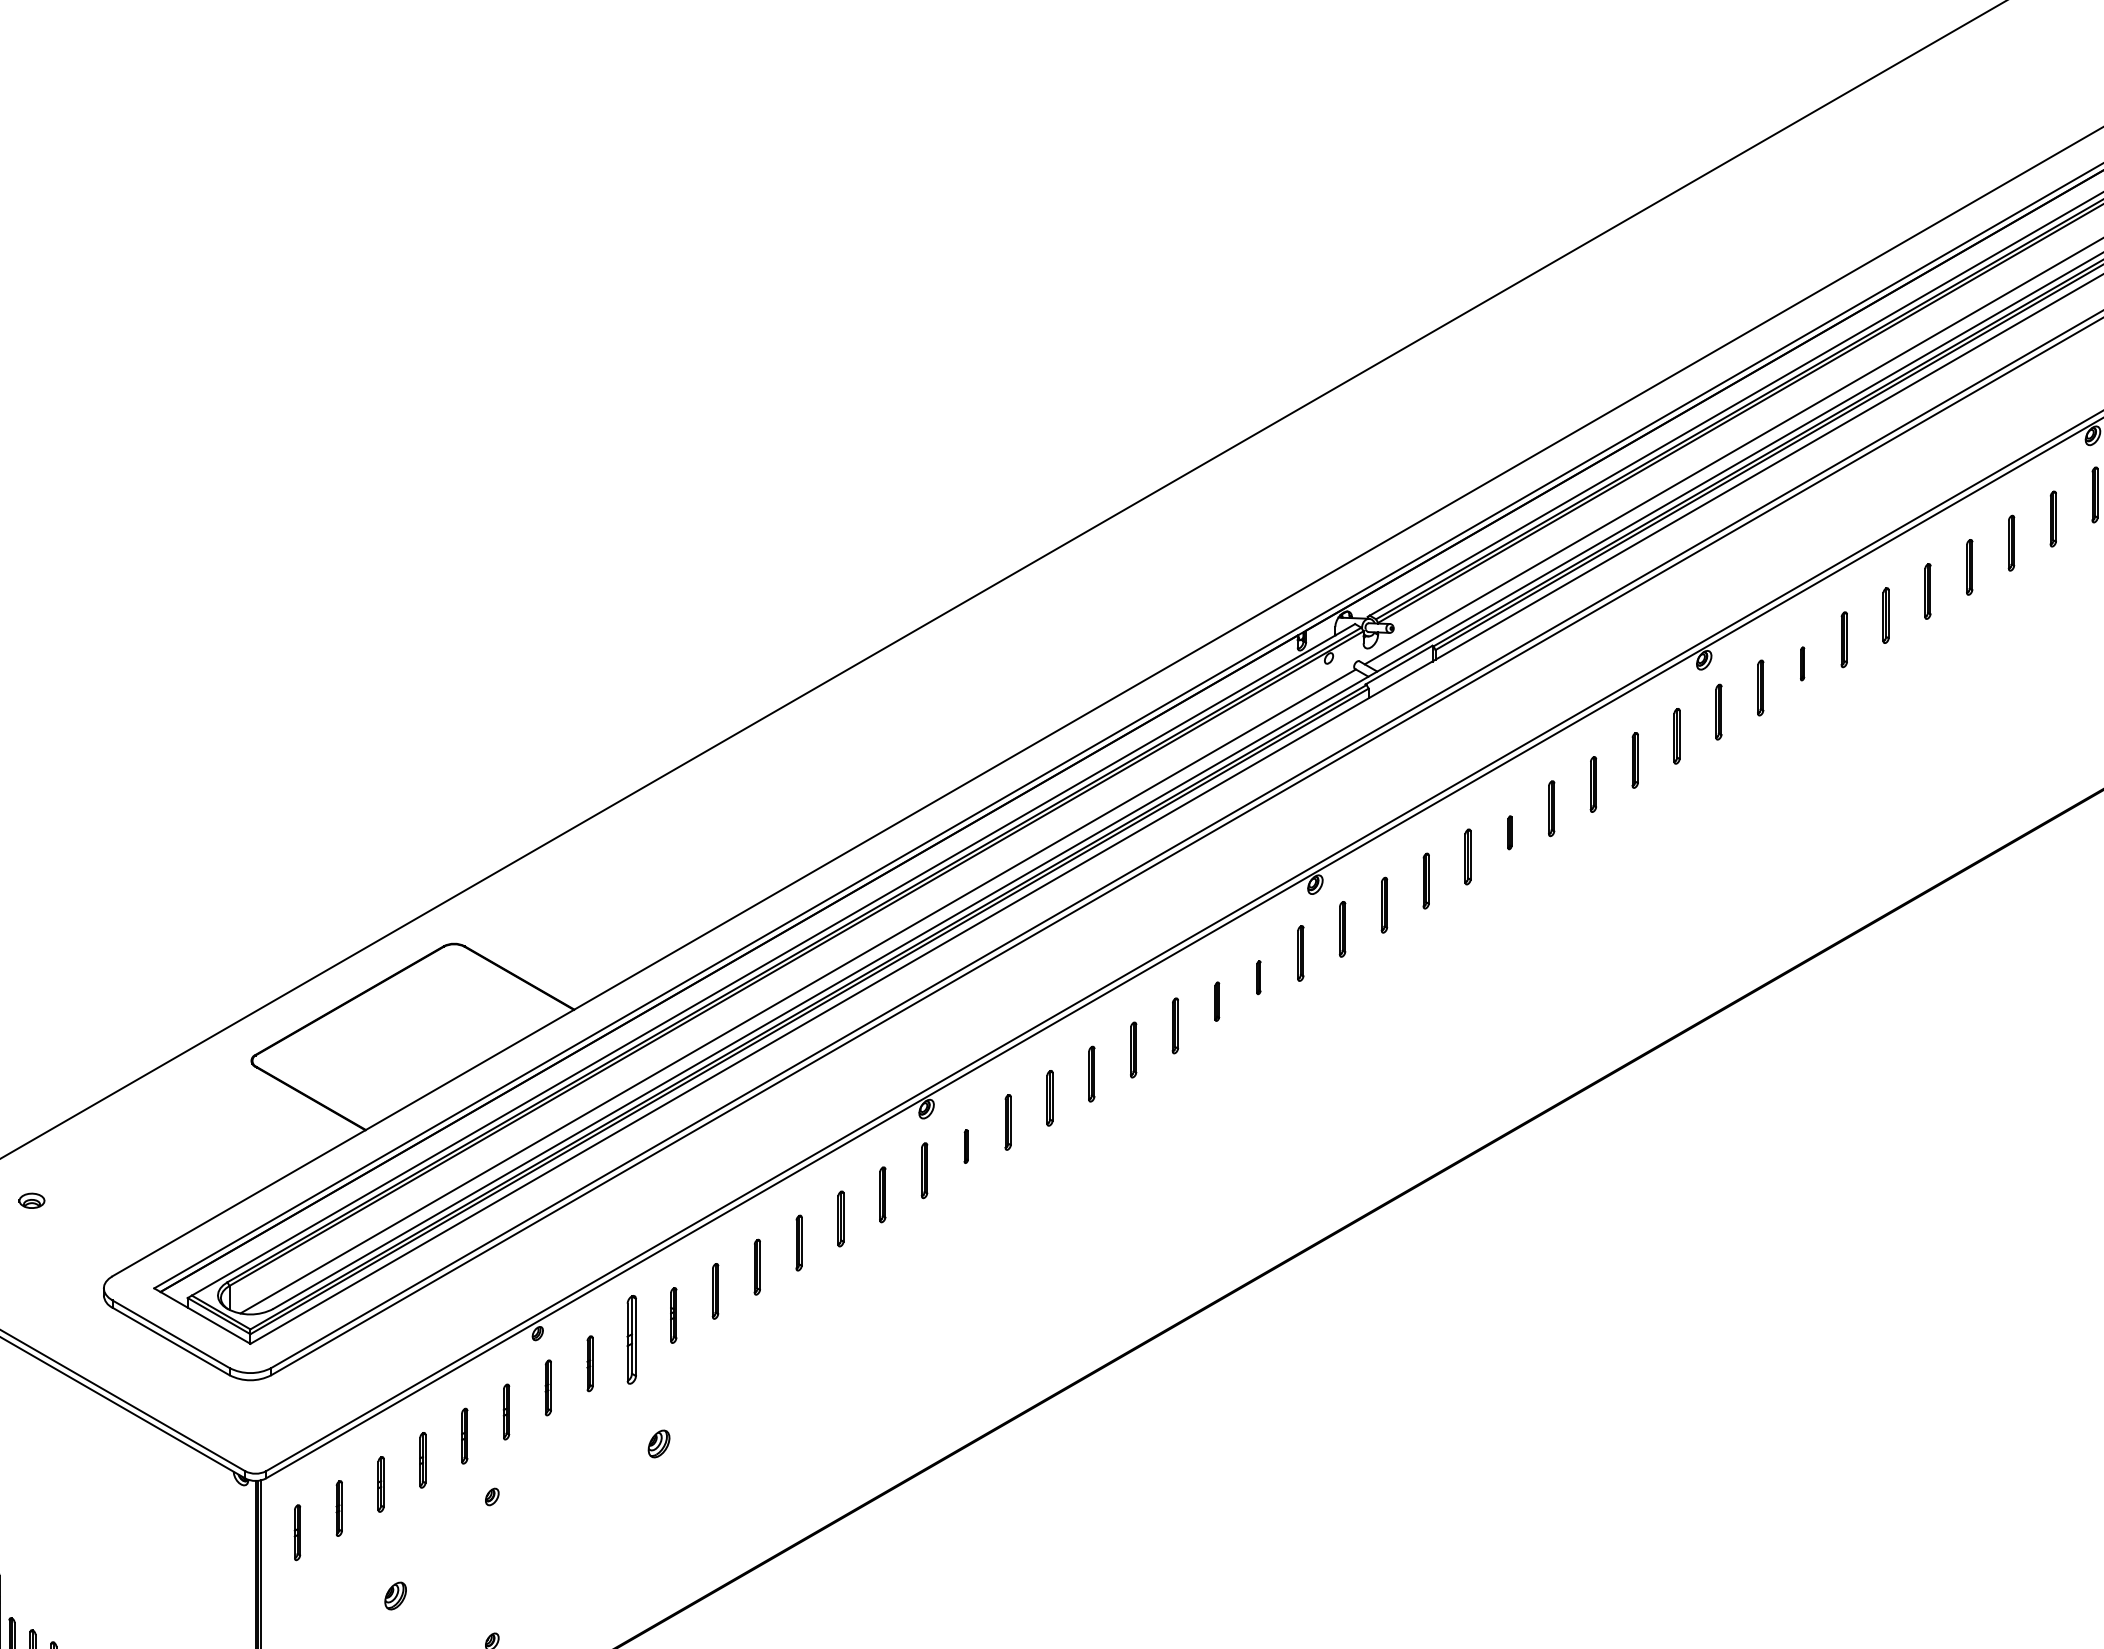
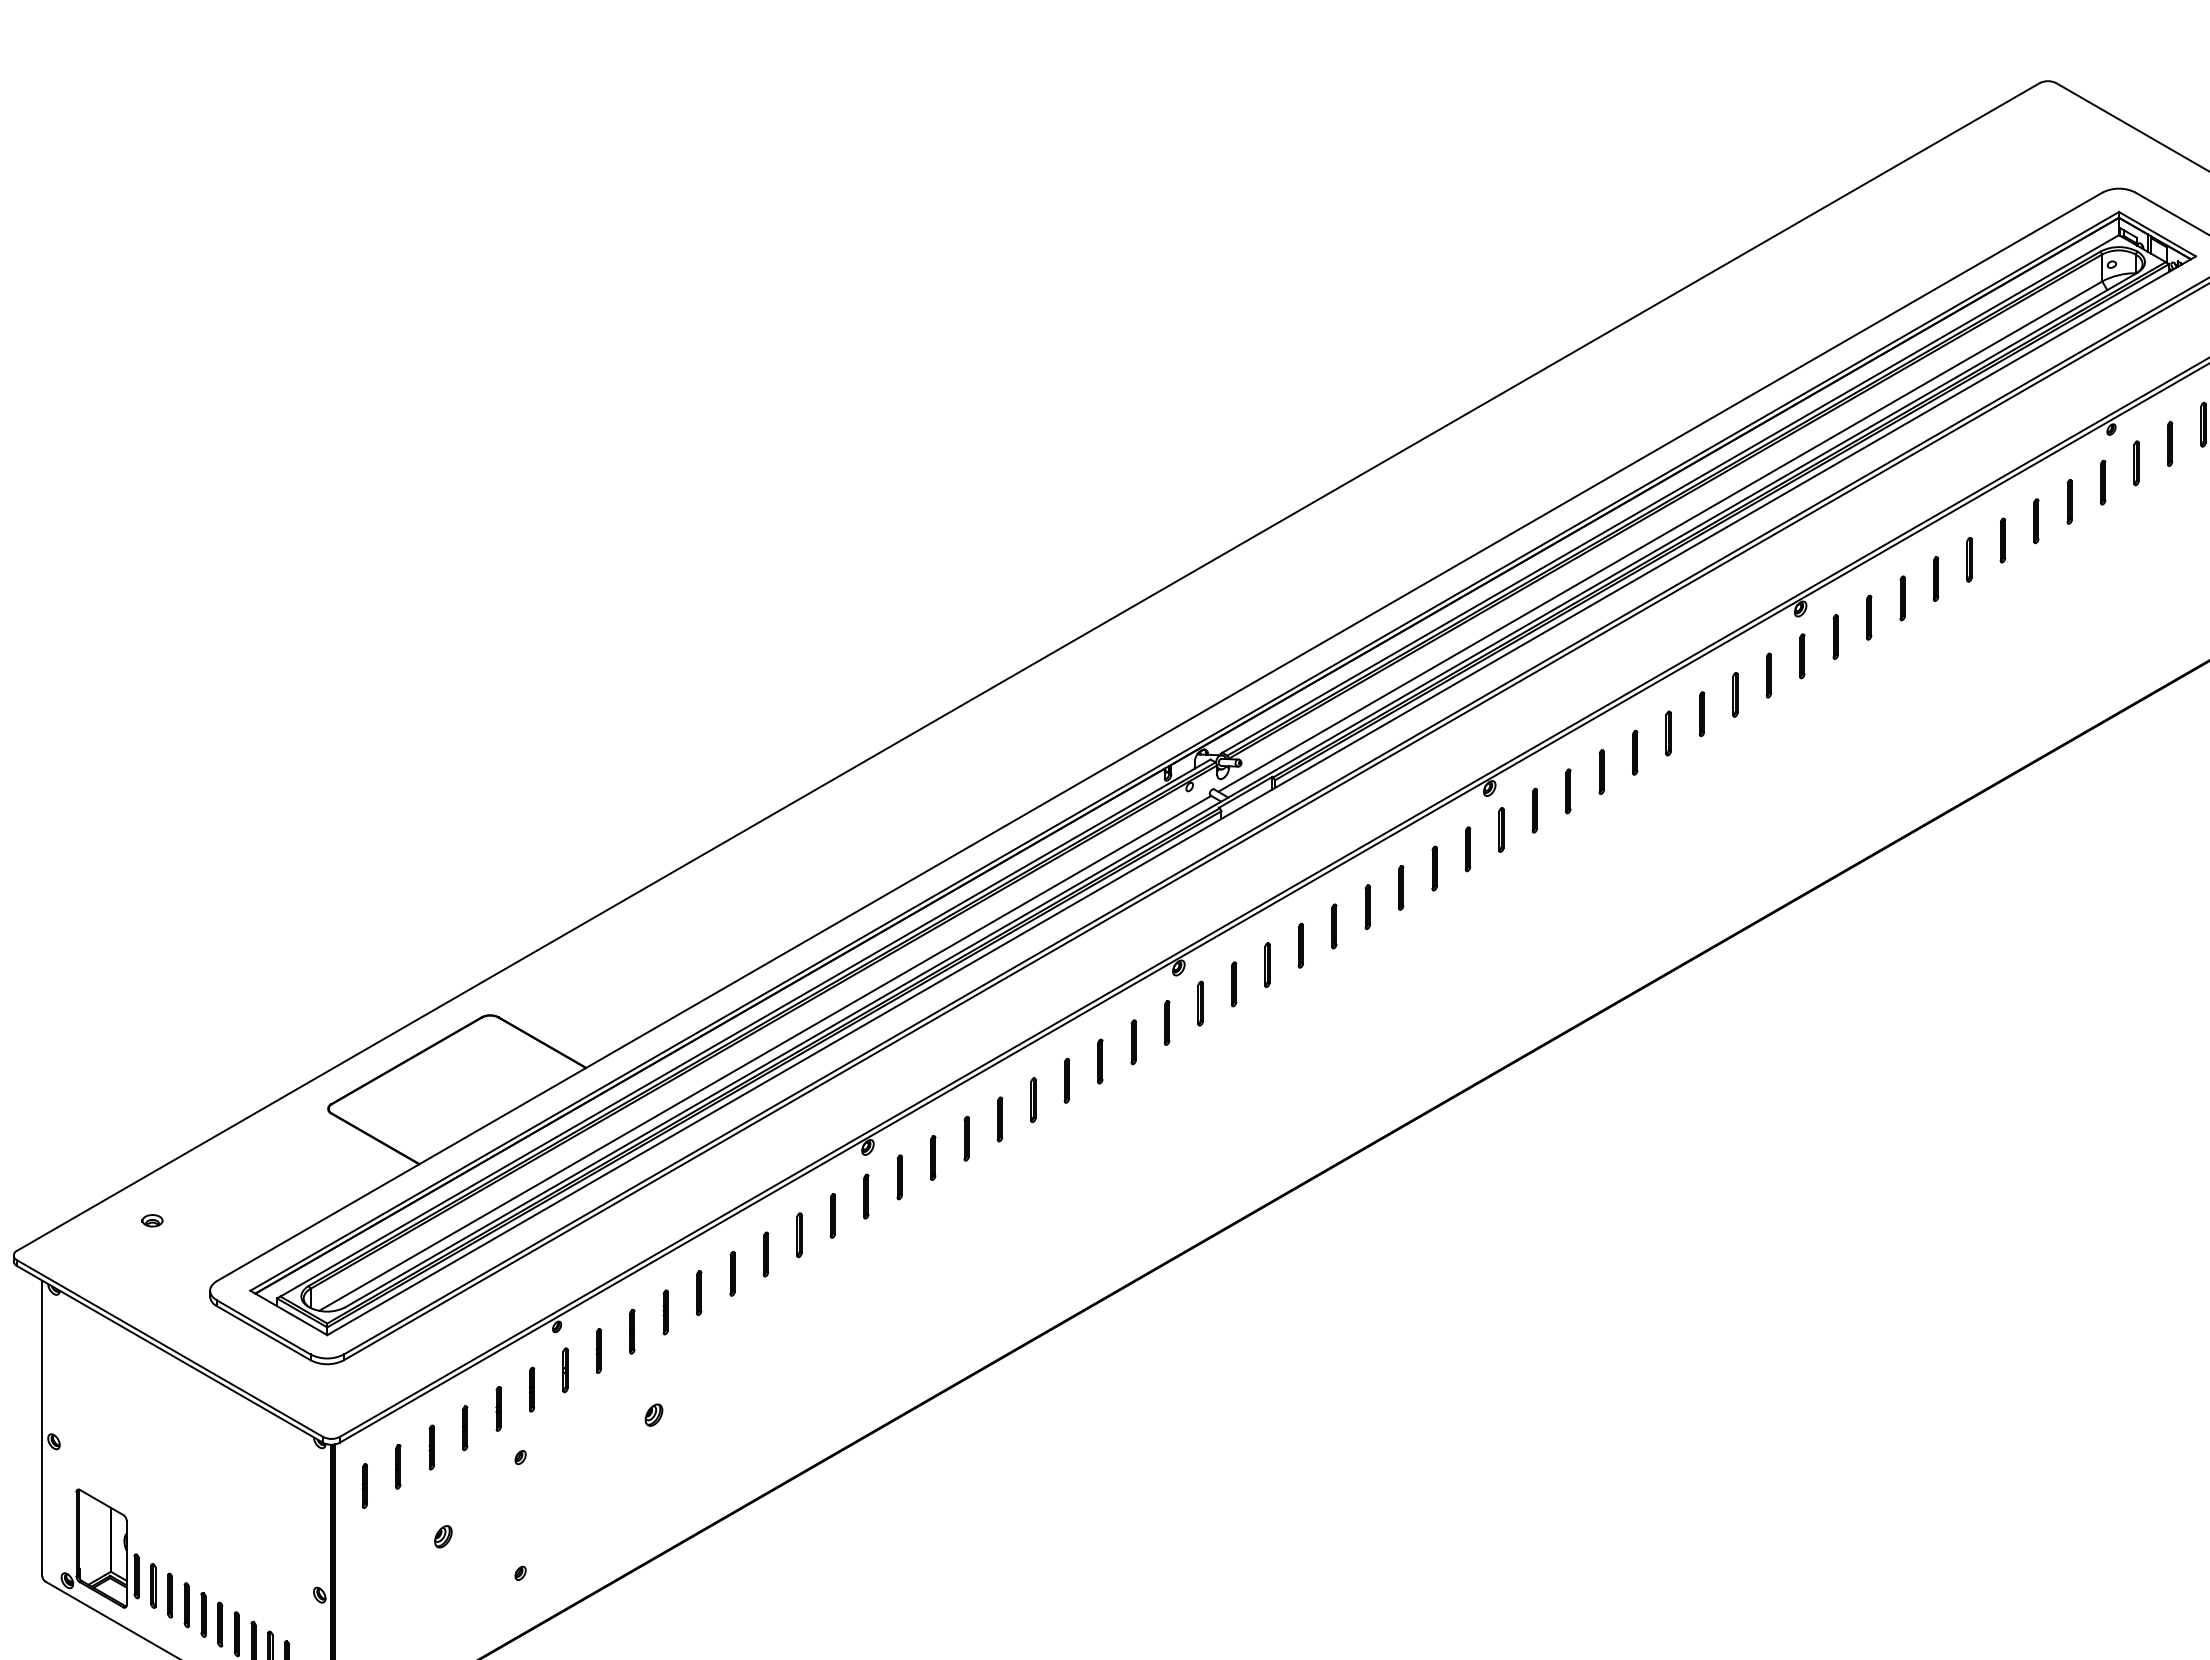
part: (1802, 663) -> (1568, 791), size x1.67
part: (1510, 832) -> (1334, 926), size x1.67
part: (1258, 977) -> (1133, 1042), size x1.67
part: (1217, 1001) -> (1100, 1061), size x1.43
part: (966, 1146) -> (899, 1177), size x1.67
part: (632, 1339) -> (632, 1331), size x0.62

